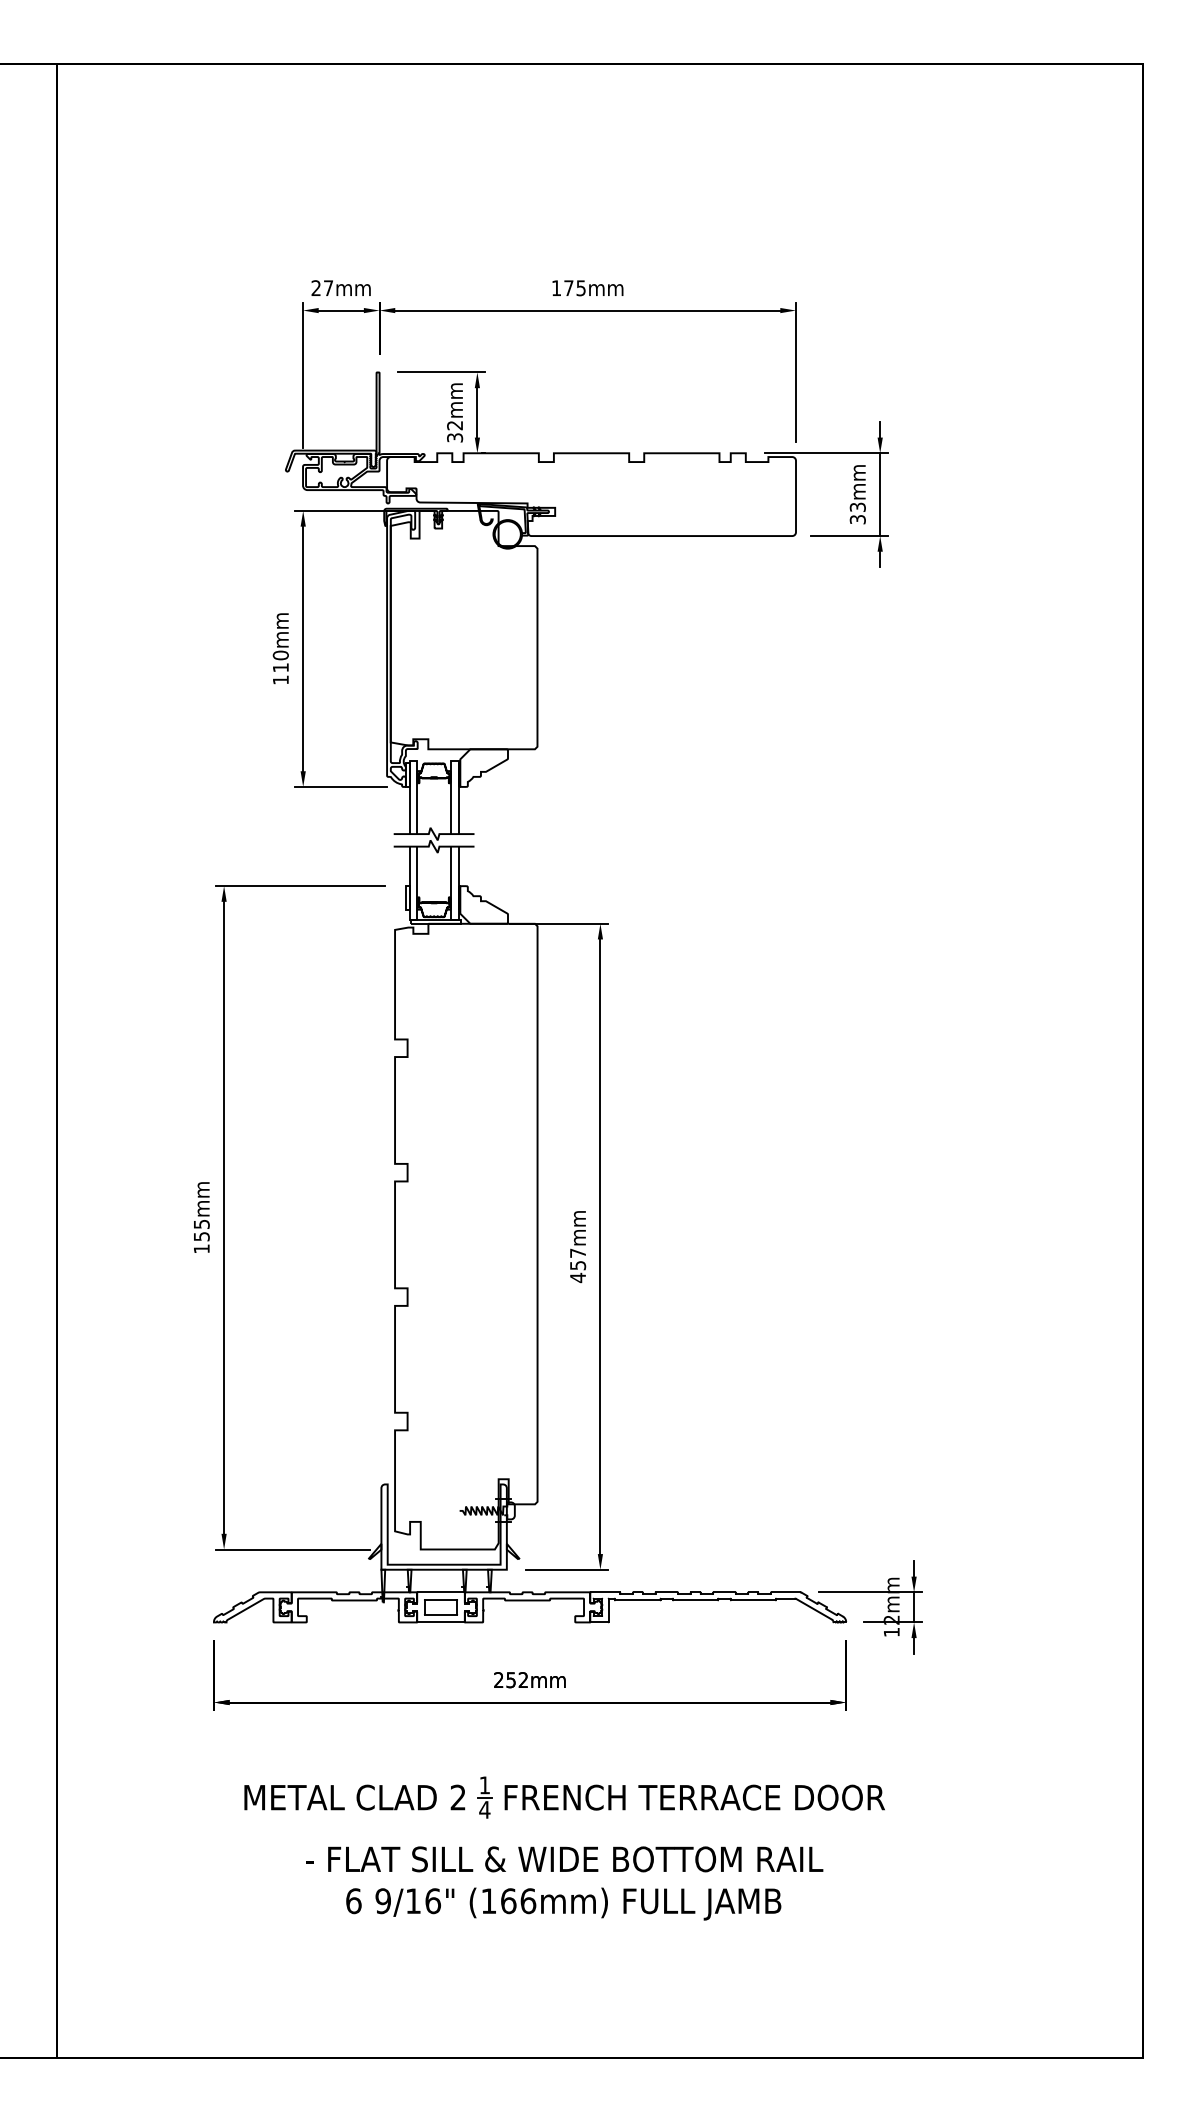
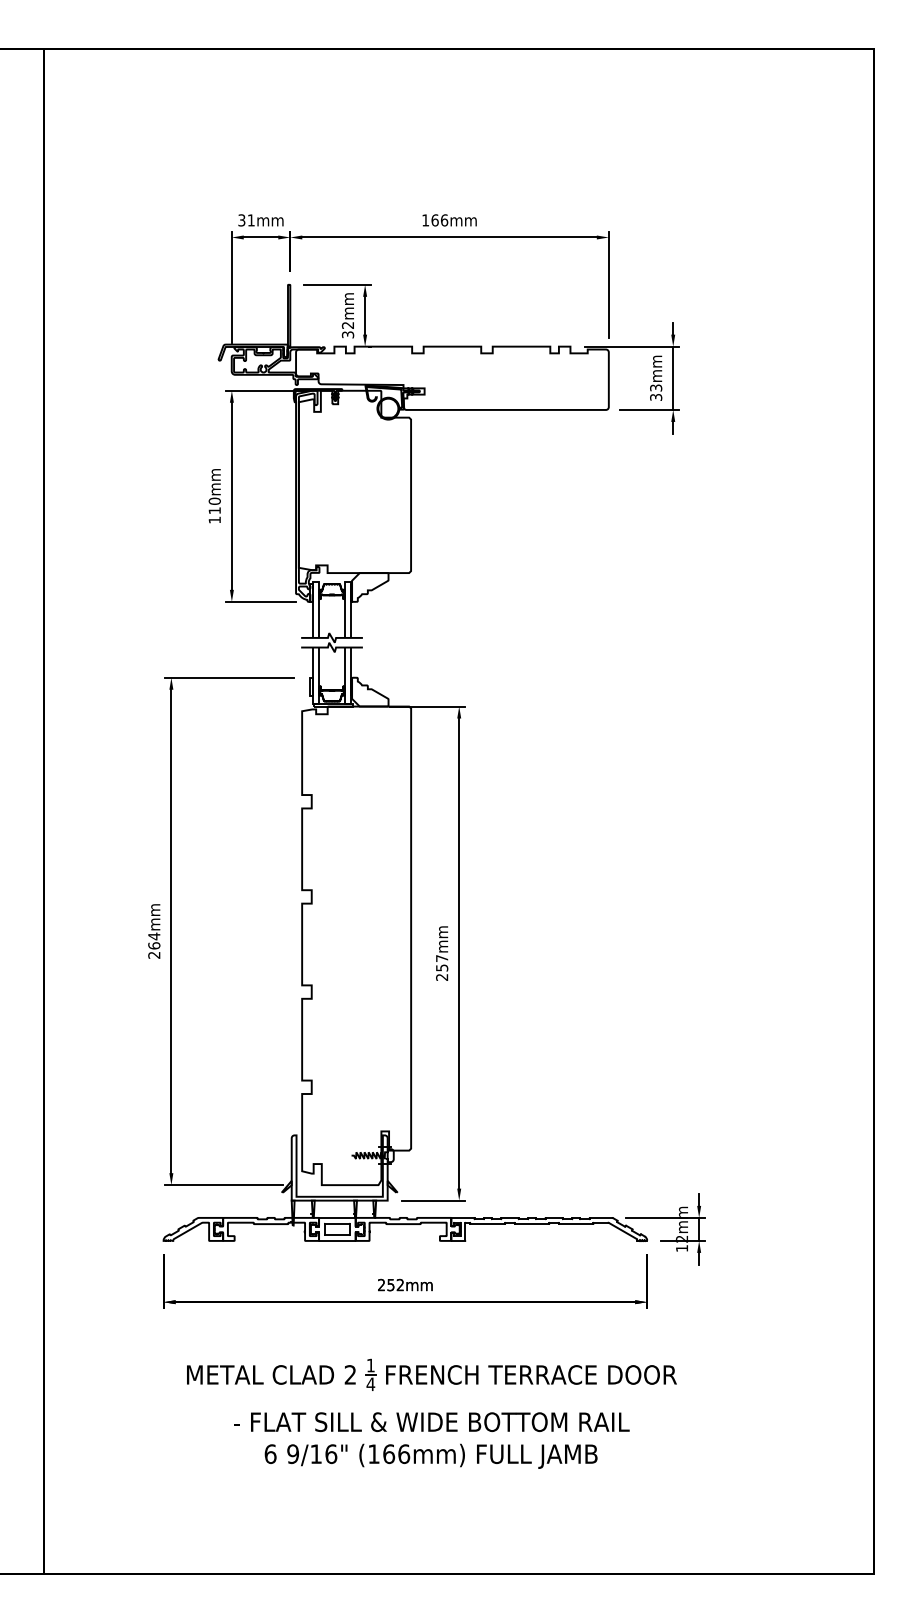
text: (321, 288) -> (245, 220), 27mm -> 31mm
text: (575, 288) -> (440, 220), 175mm -> 166mm
text: (201, 1236) -> (154, 945), 155mm -> 264mm
text: (577, 1277) -> (441, 977), 457mm -> 257mm

